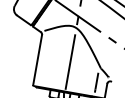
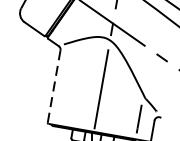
line: (37, 59) -> (53, 85), solid -> dashed

